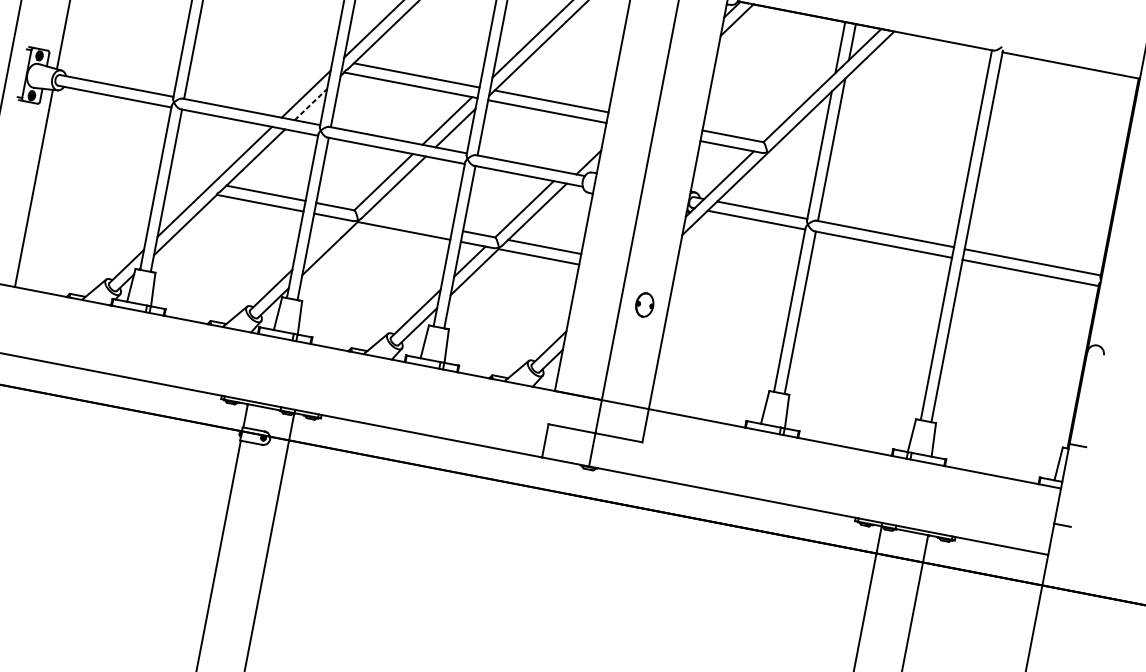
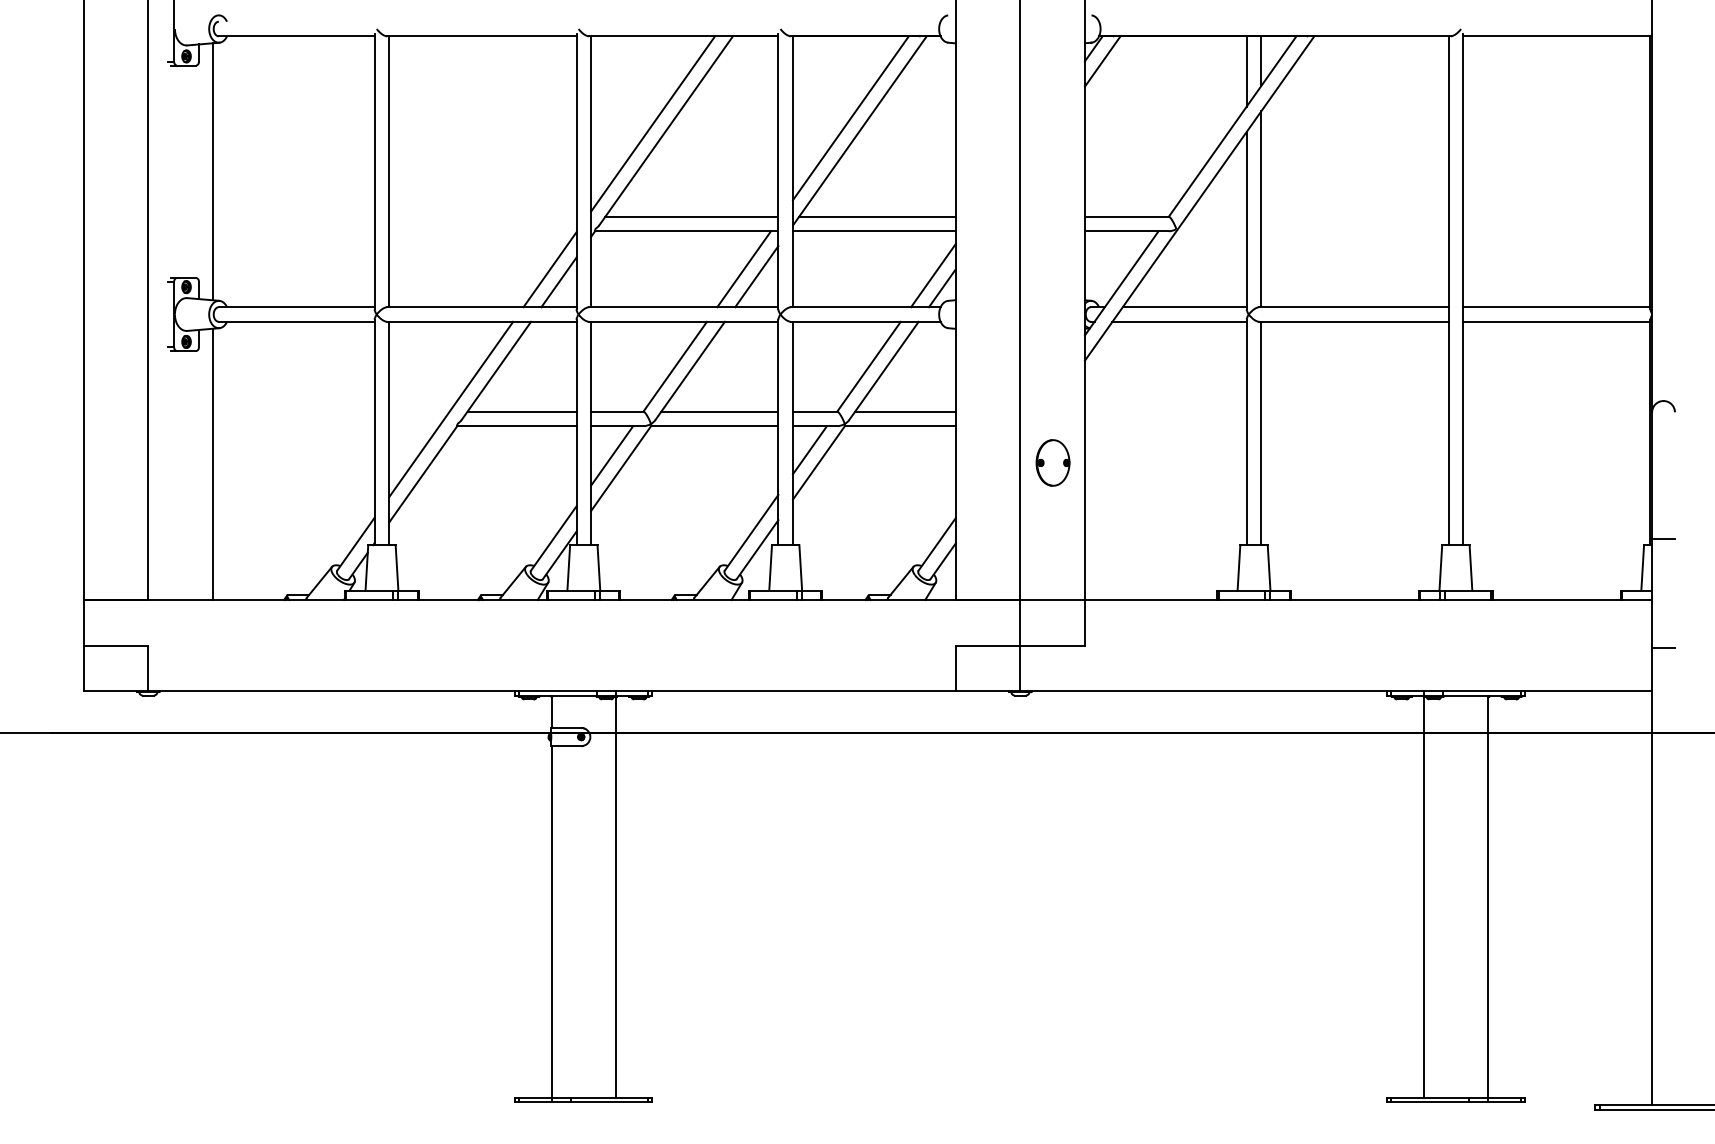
line: (311, 104) -> (559, 281), dashed -> solid
line: (584, 152) -> (933, 275), added
line: (409, 220) -> (719, 411), added
line: (325, 237) -> (612, 455), added
part: (644, 304) -> (1052, 462), size x1.43

